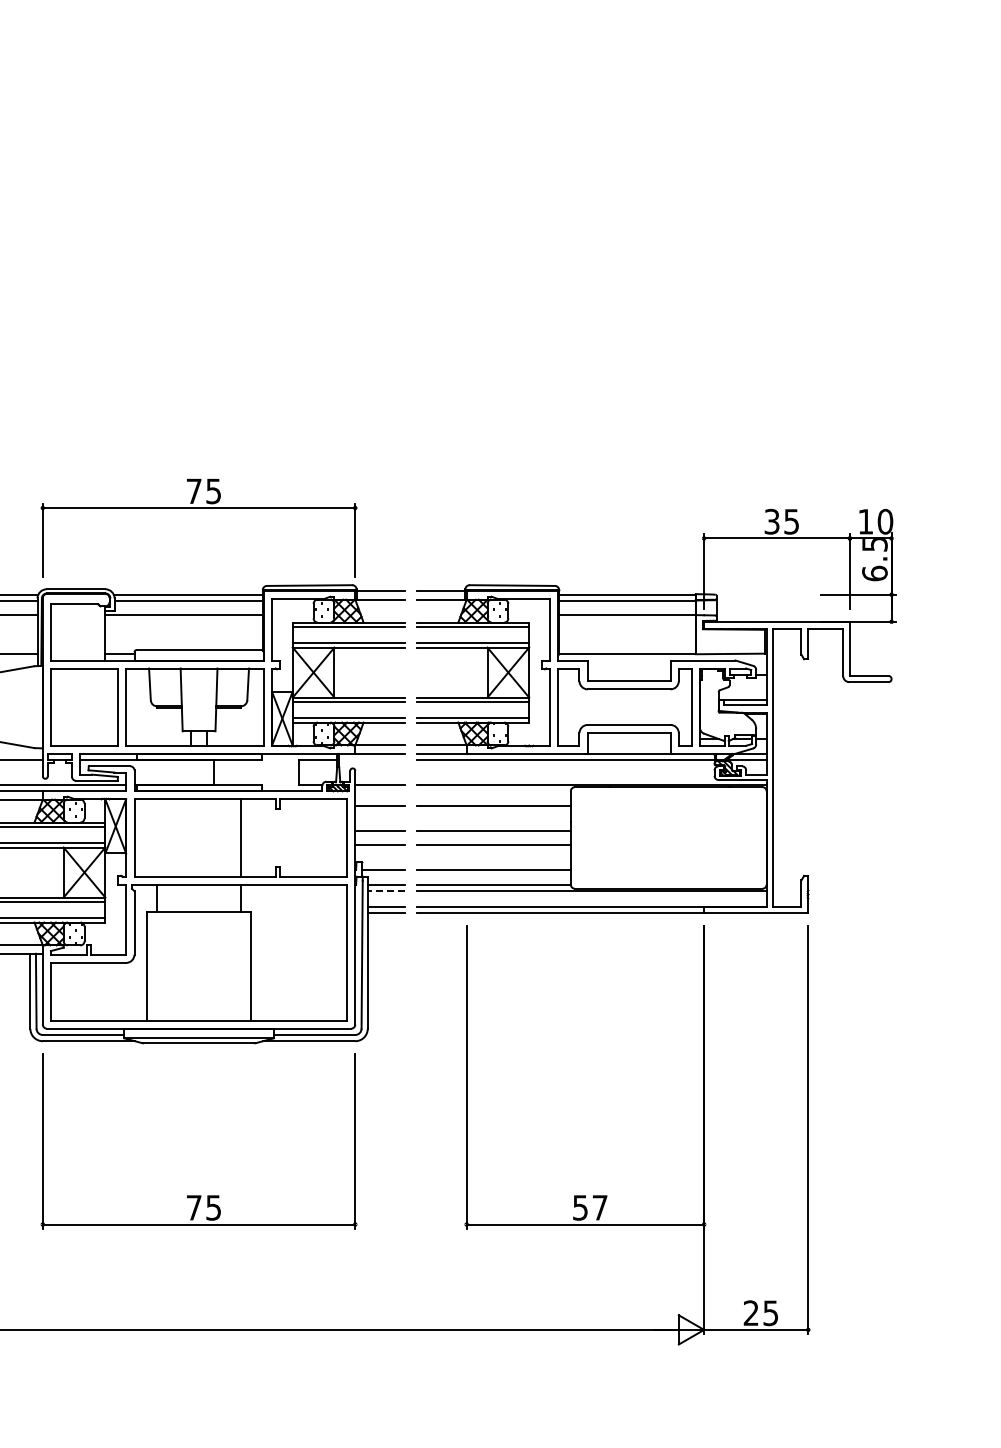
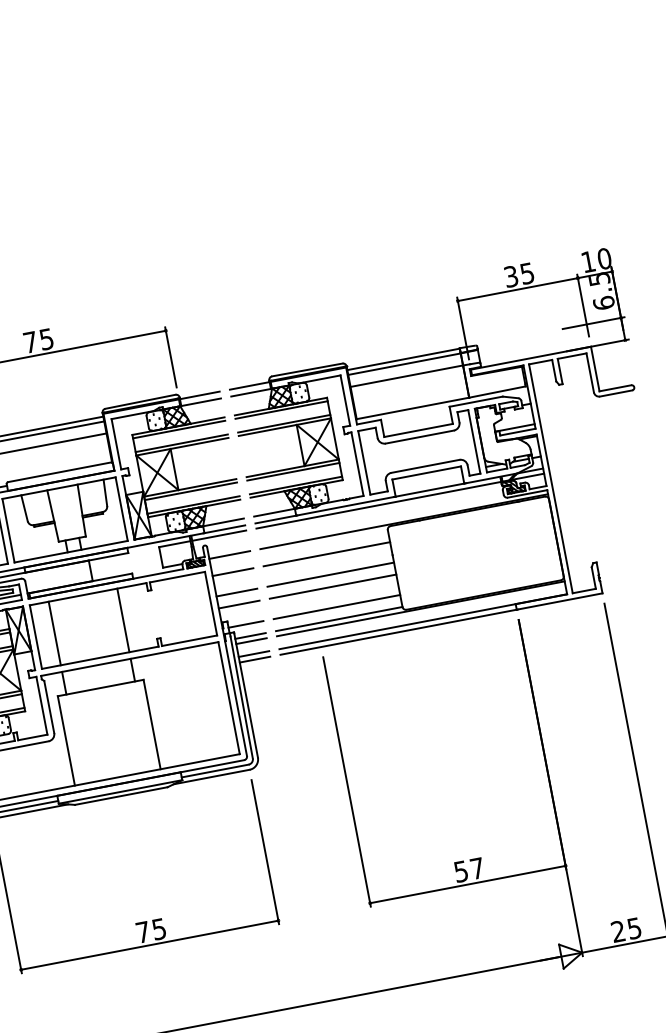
line: (371, 760) -> (218, 536), added
line: (157, 837) -> (54, 633), added
line: (385, 890) -> (250, 640), dashed -> solid

